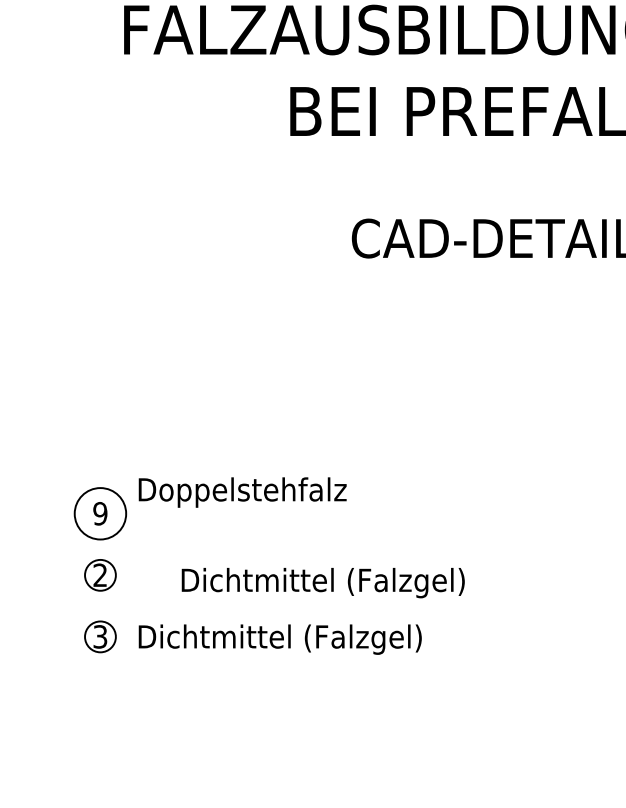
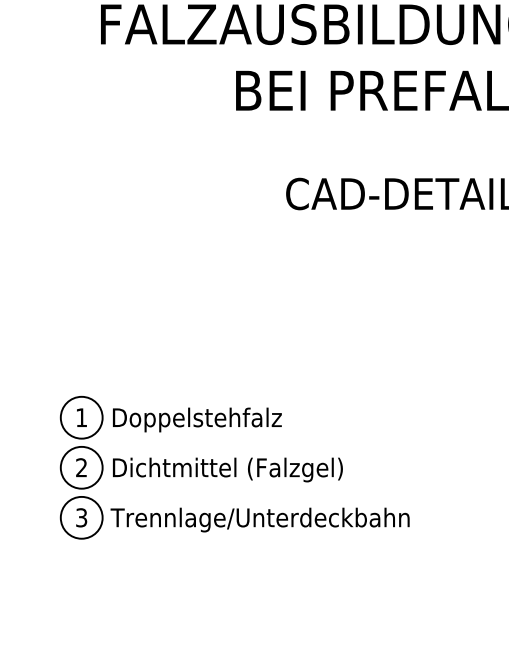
text: (242, 492) -> (197, 419), moved
text: (100, 513) -> (81, 417), 9 -> 1
circle: (100, 575) -> (81, 467), size x1.67
text: (322, 583) -> (227, 470), moved
circle: (100, 636) -> (81, 517), size x1.67
text: (319, 639) -> (259, 519), Dichtmittel (Falzgel) -> Trennlage/Unterdeckbahn

